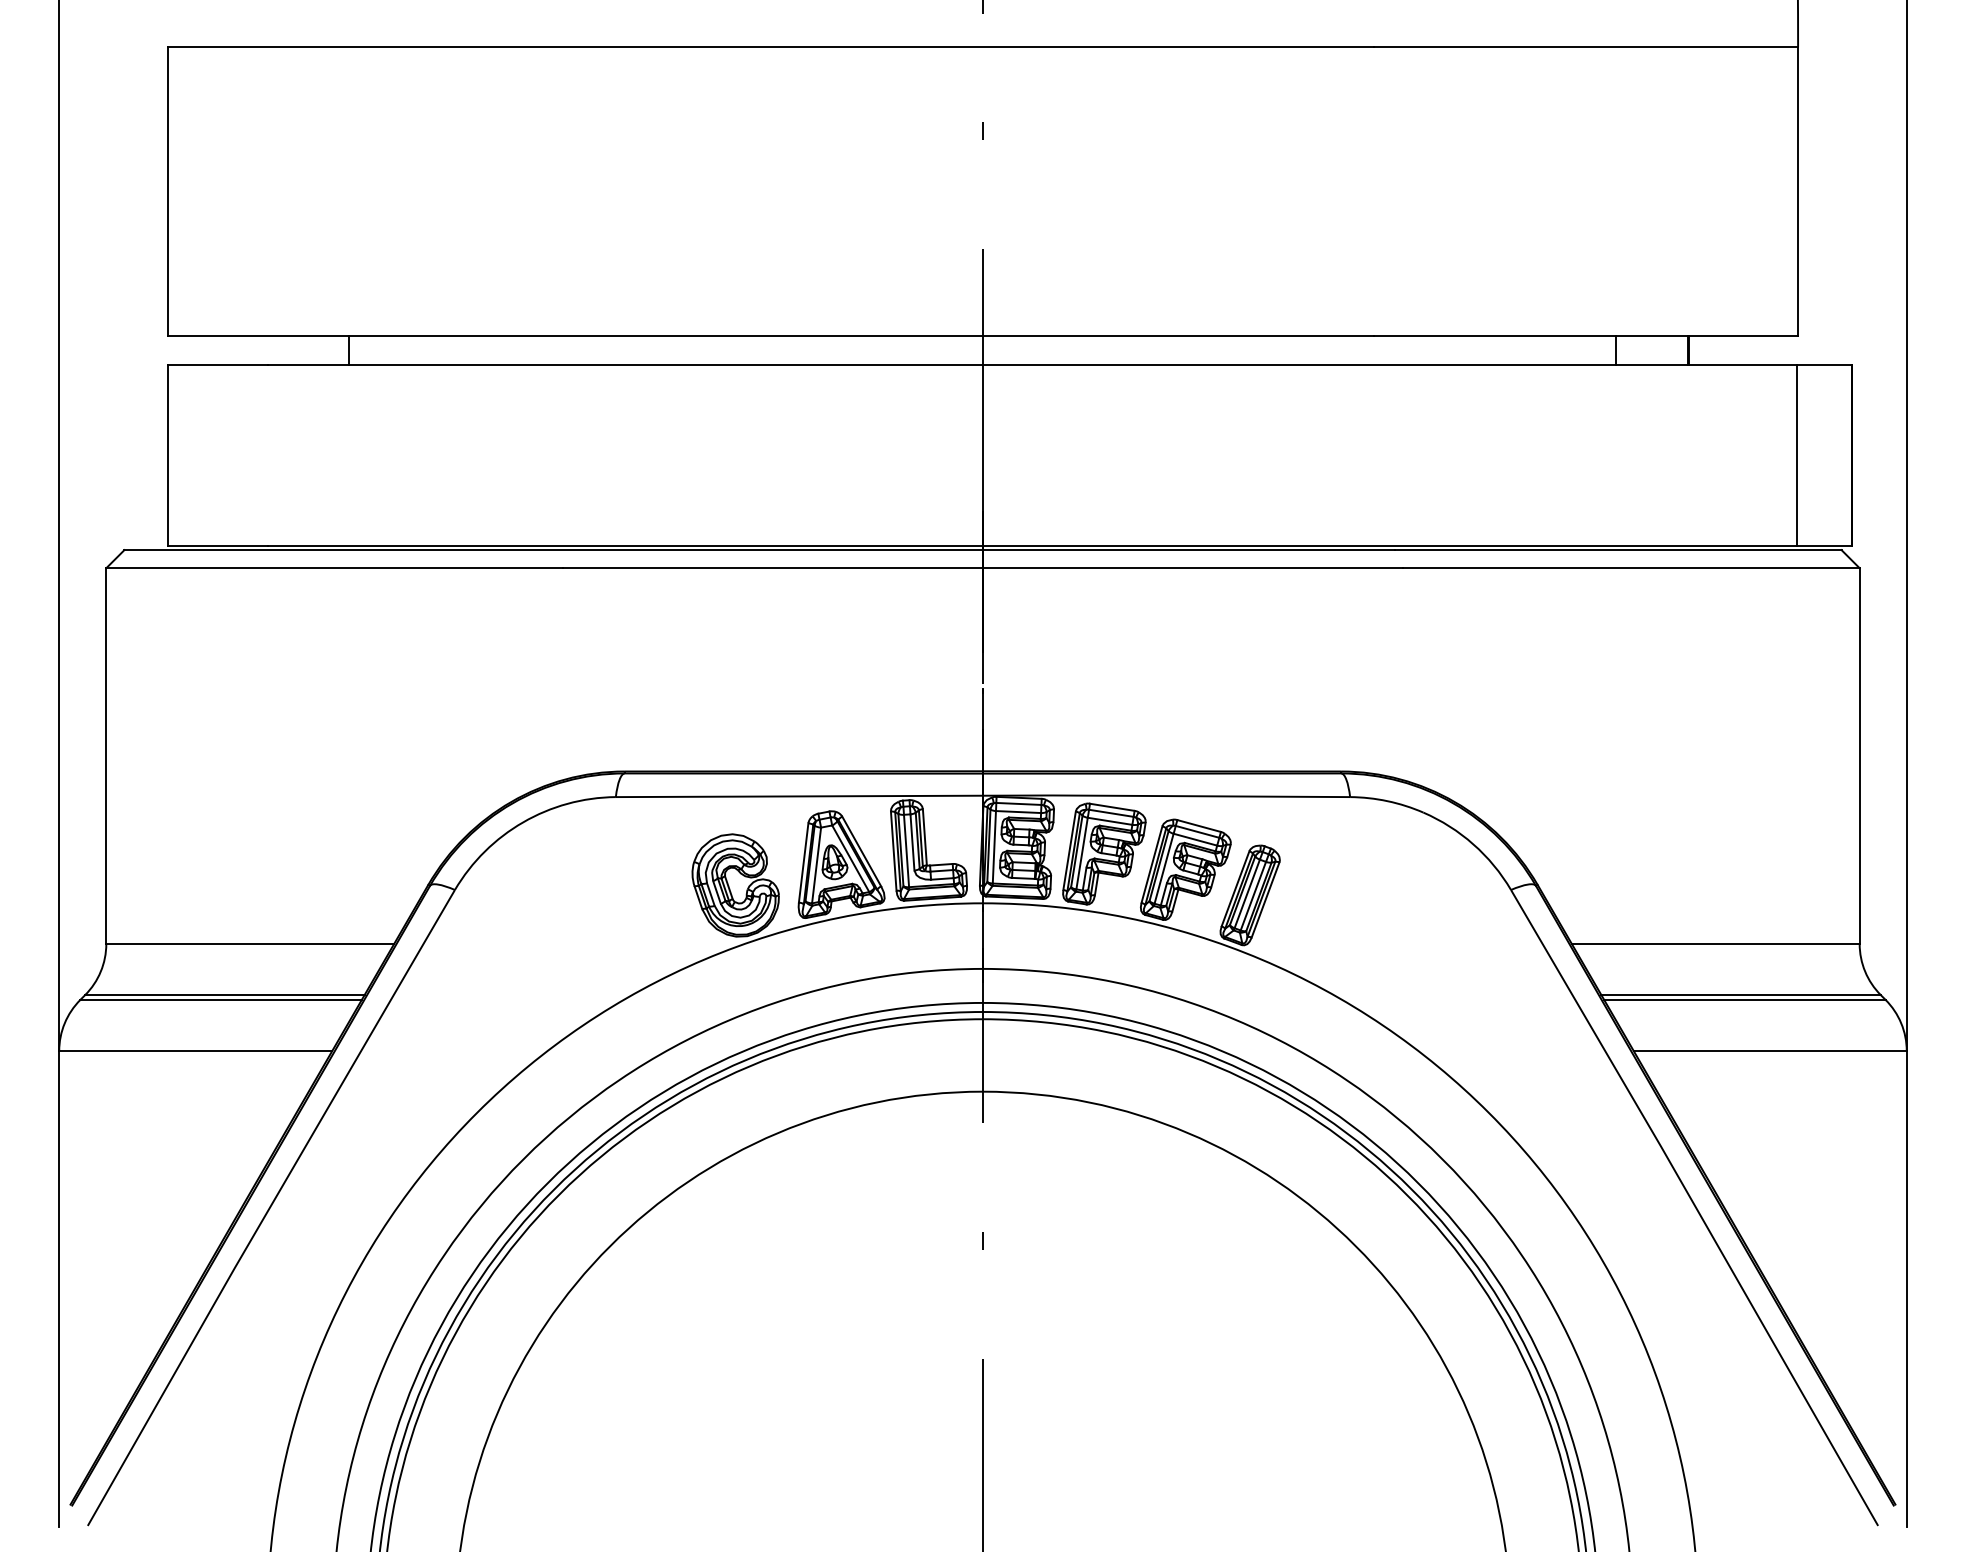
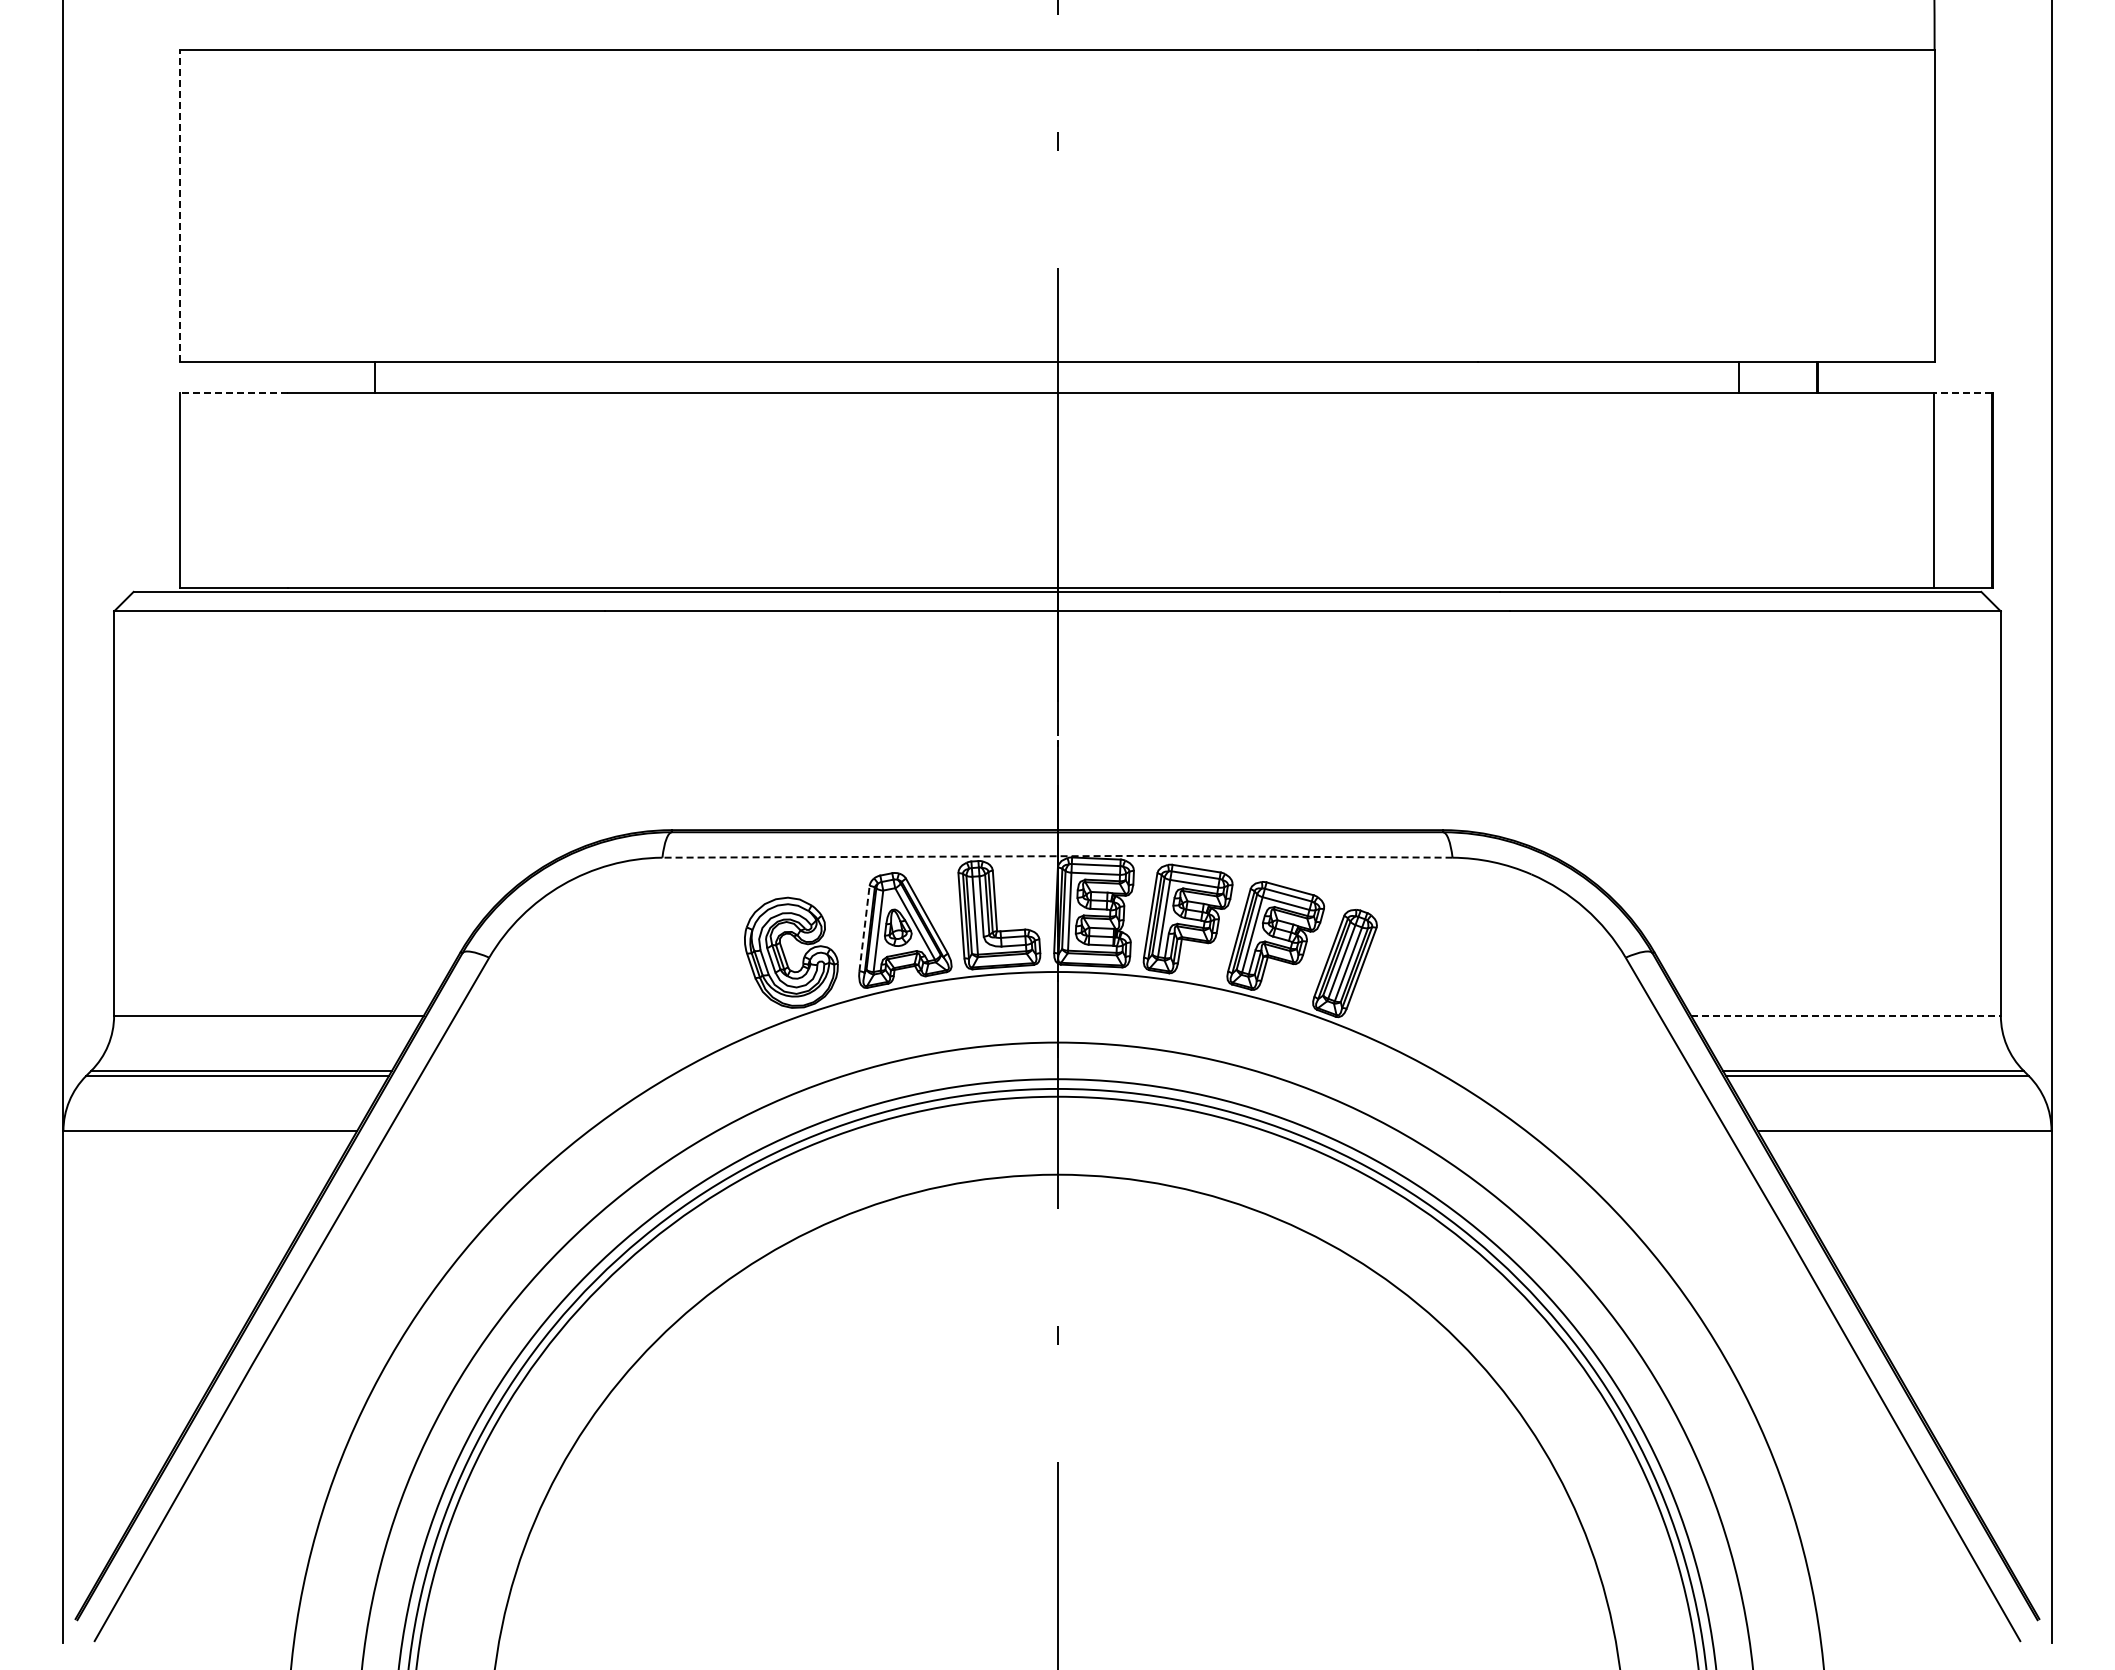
line: (168, 191) -> (180, 206), solid -> dashed
line: (218, 365) -> (234, 393), solid -> dashed
line: (1824, 365) -> (1962, 393), solid -> dashed
line: (983, 795) -> (1058, 856), solid -> dashed
line: (803, 862) -> (864, 928), solid -> dashed
line: (1715, 943) -> (1845, 1015), solid -> dashed

